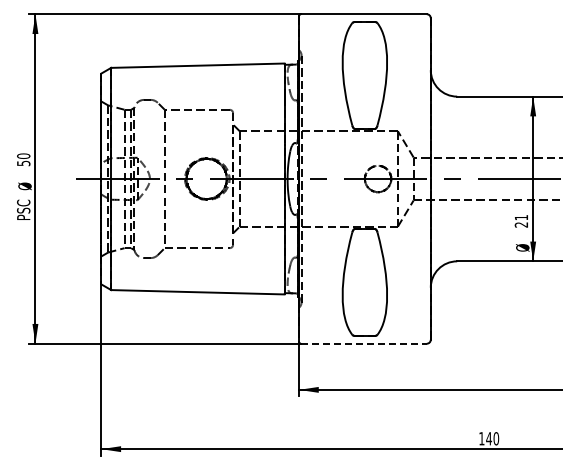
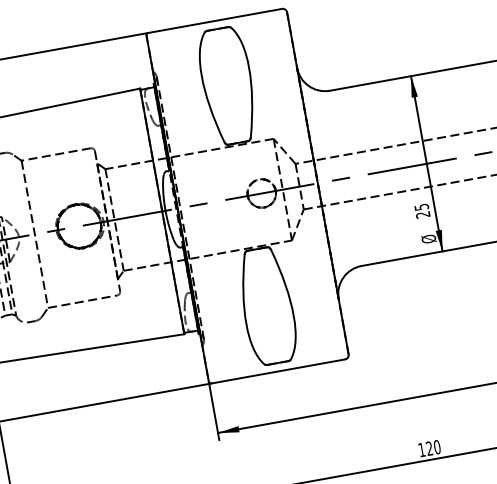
text: (521, 217) -> (421, 207), 21 -> 25
line: (363, 343) -> (277, 371), dashed -> solid
text: (489, 438) -> (429, 448), 140 -> 120

